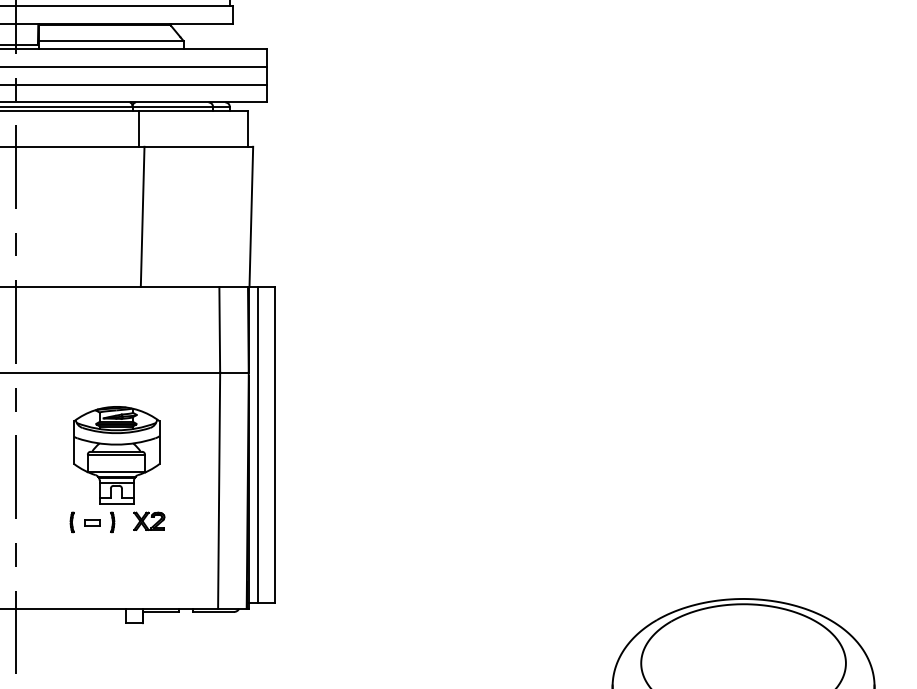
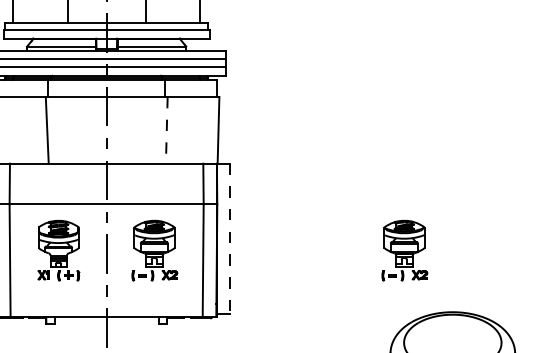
line: (142, 217) -> (166, 130), solid -> dashed
line: (257, 444) -> (221, 238), removed
line: (274, 446) -> (229, 239), solid -> dashed
part: (642, 469) -> (404, 250), added

